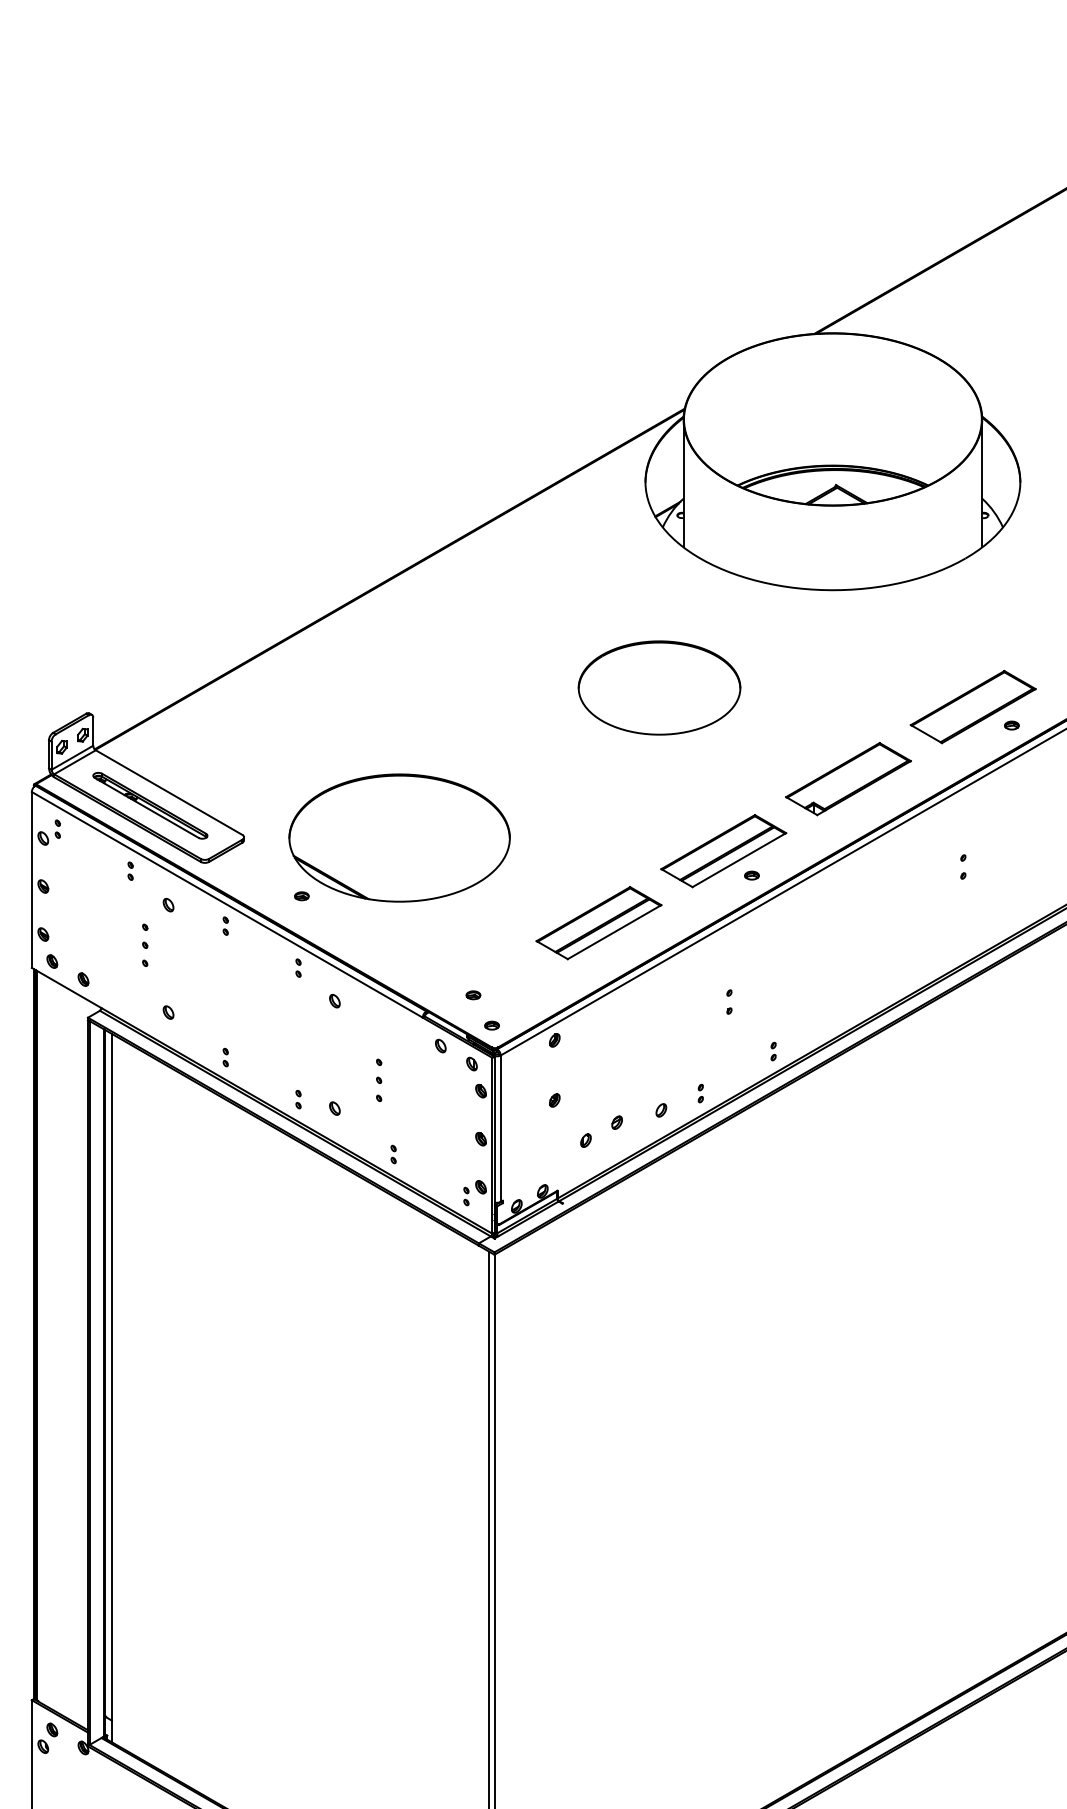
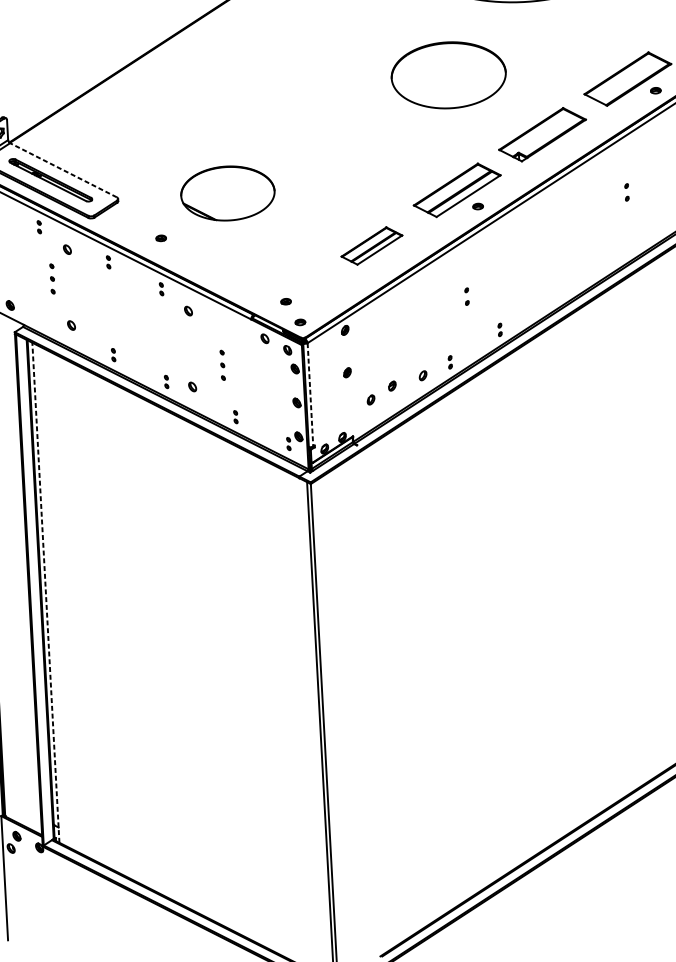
part: (659, 687) -> (448, 74), moved
line: (169, 792) -> (63, 170), solid -> dashed
part: (399, 837) -> (227, 193), size x0.6
part: (598, 923) -> (371, 246), size x0.7
line: (500, 1129) -> (310, 395), solid -> dashed
line: (111, 1387) -> (45, 592), solid -> dashed

